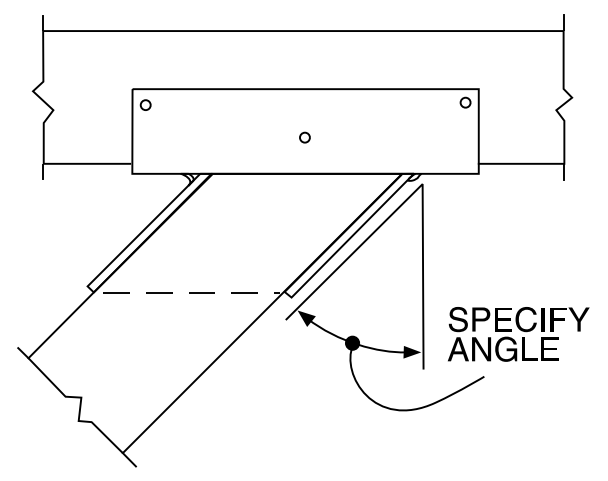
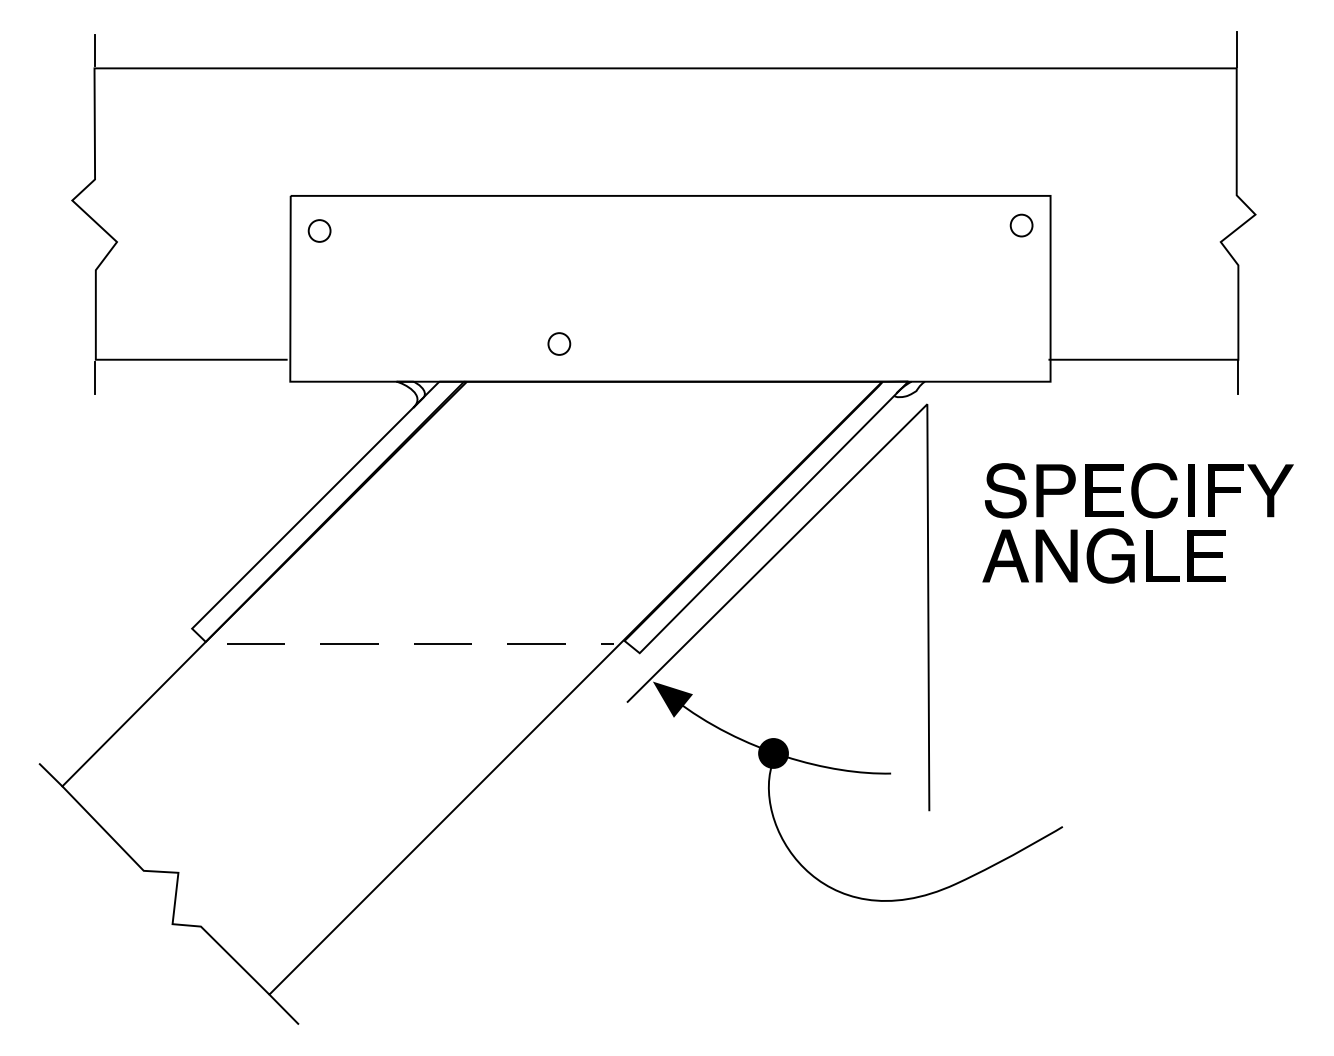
circle: (304, 137) -> (558, 343), moved
part: (518, 334) -> (1137, 523), moved
fill: (412, 351) -> (905, 771), removed

